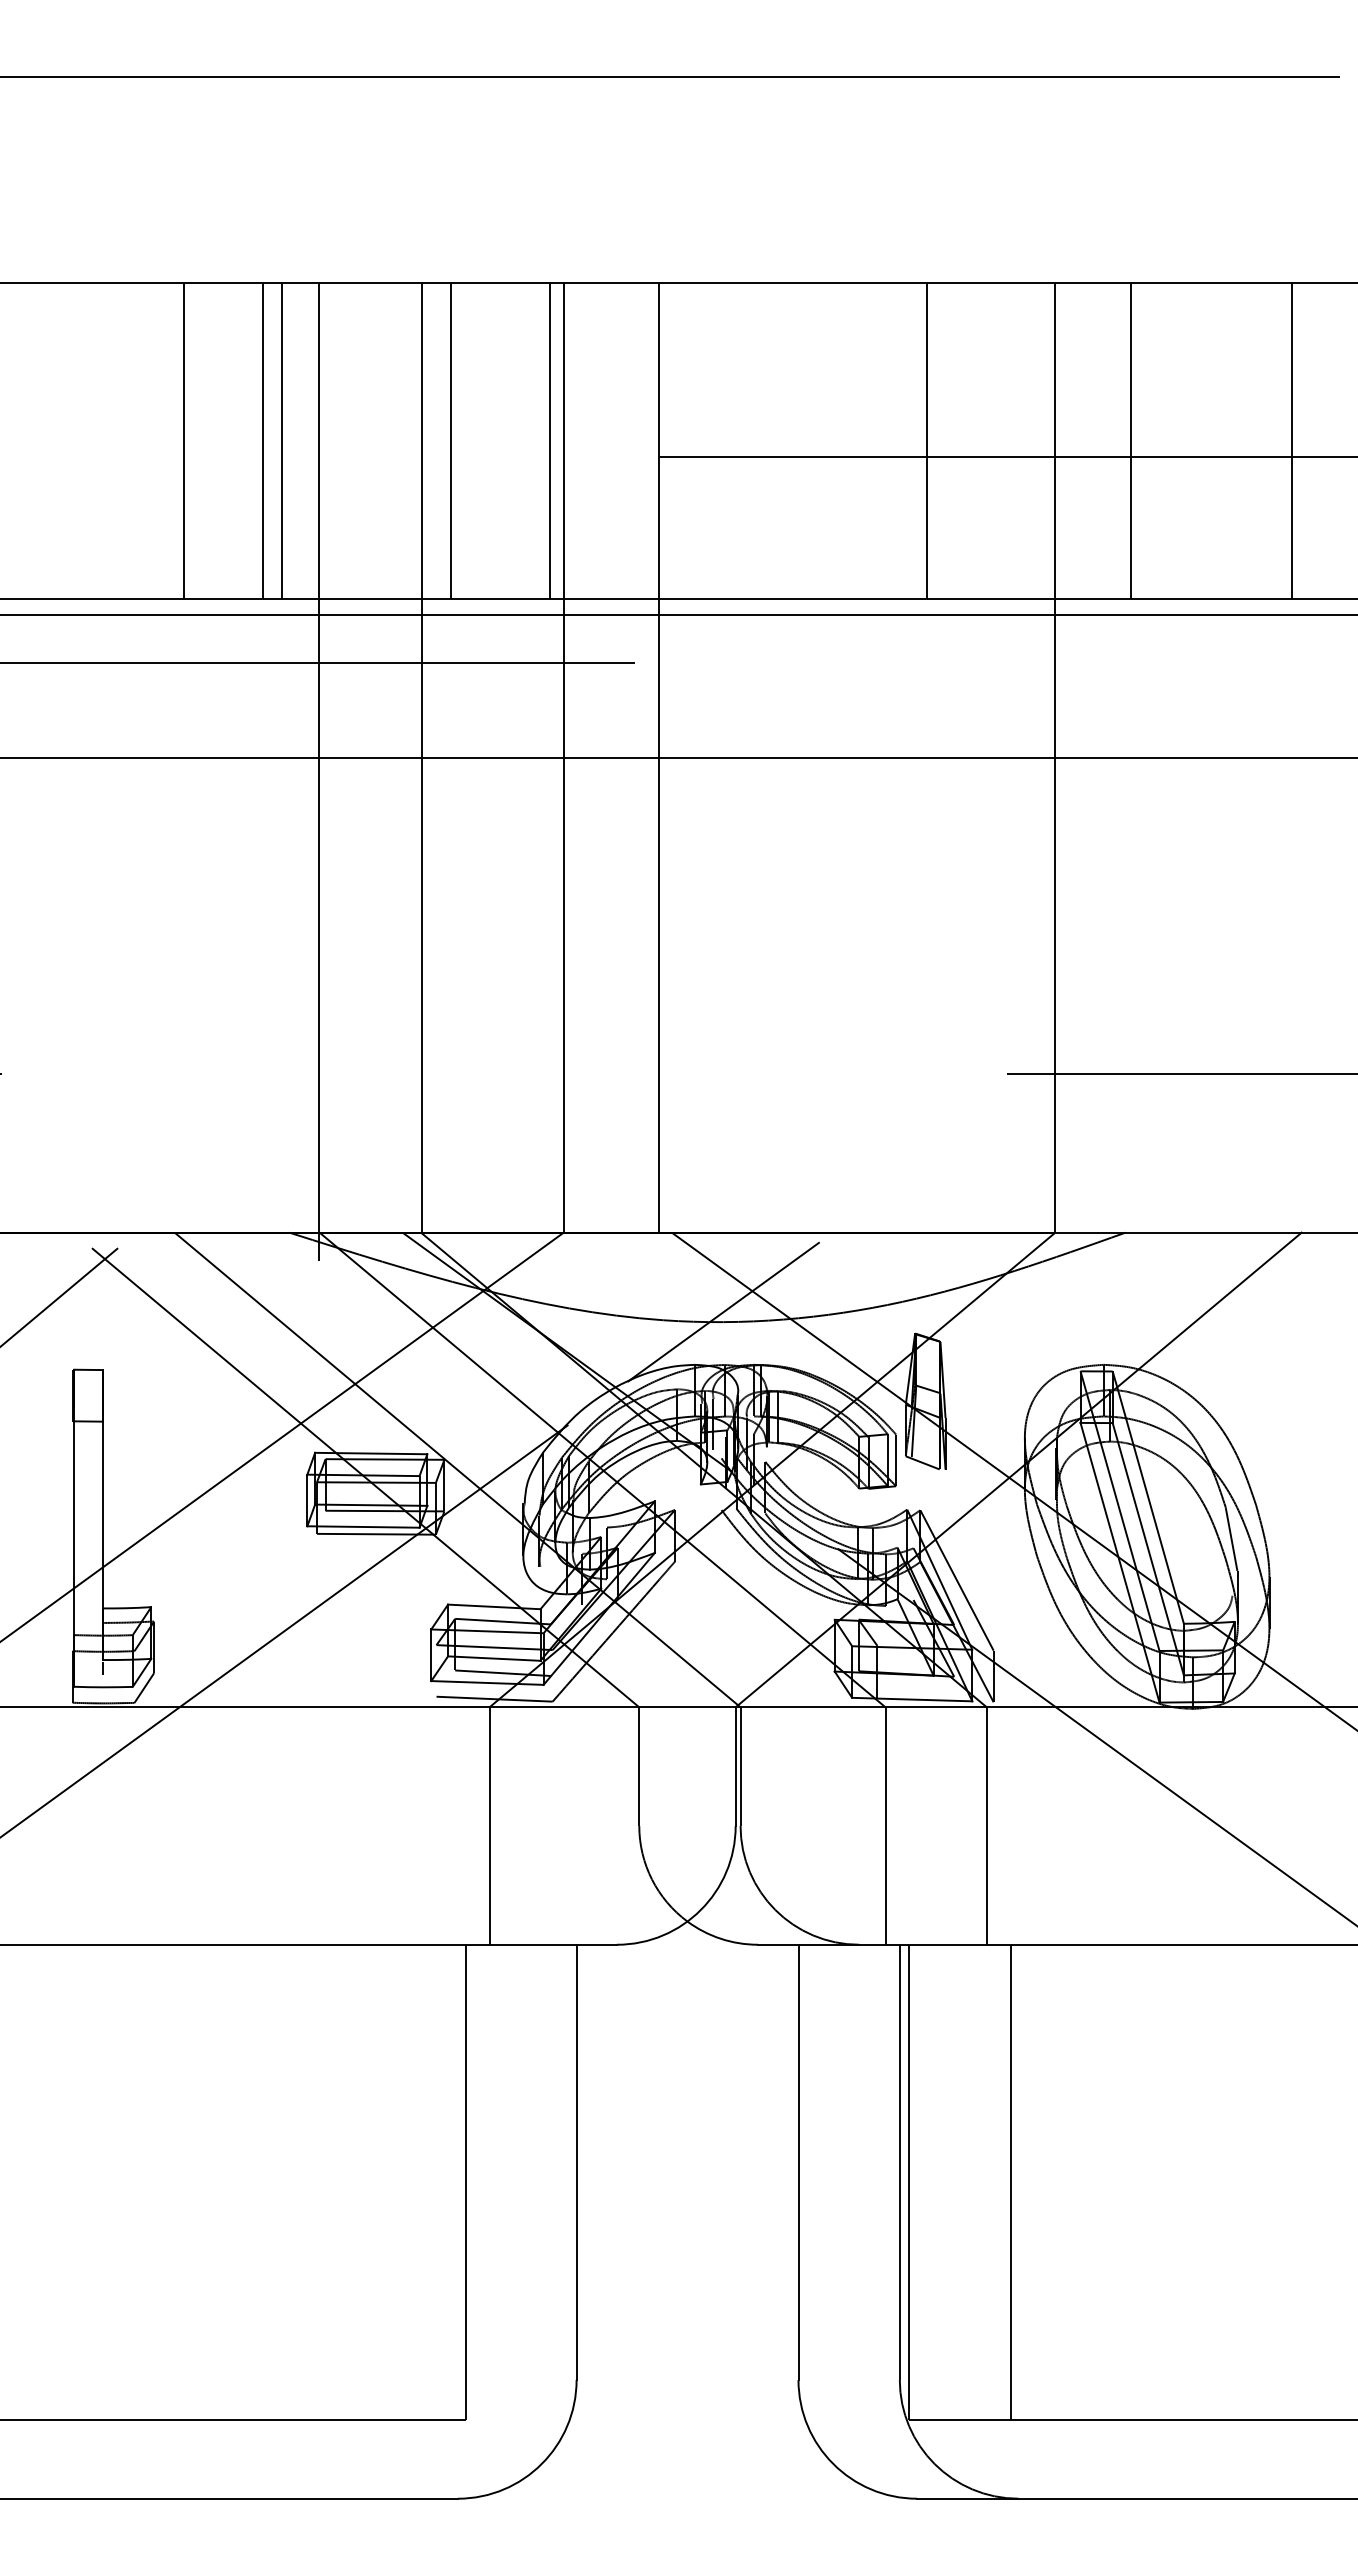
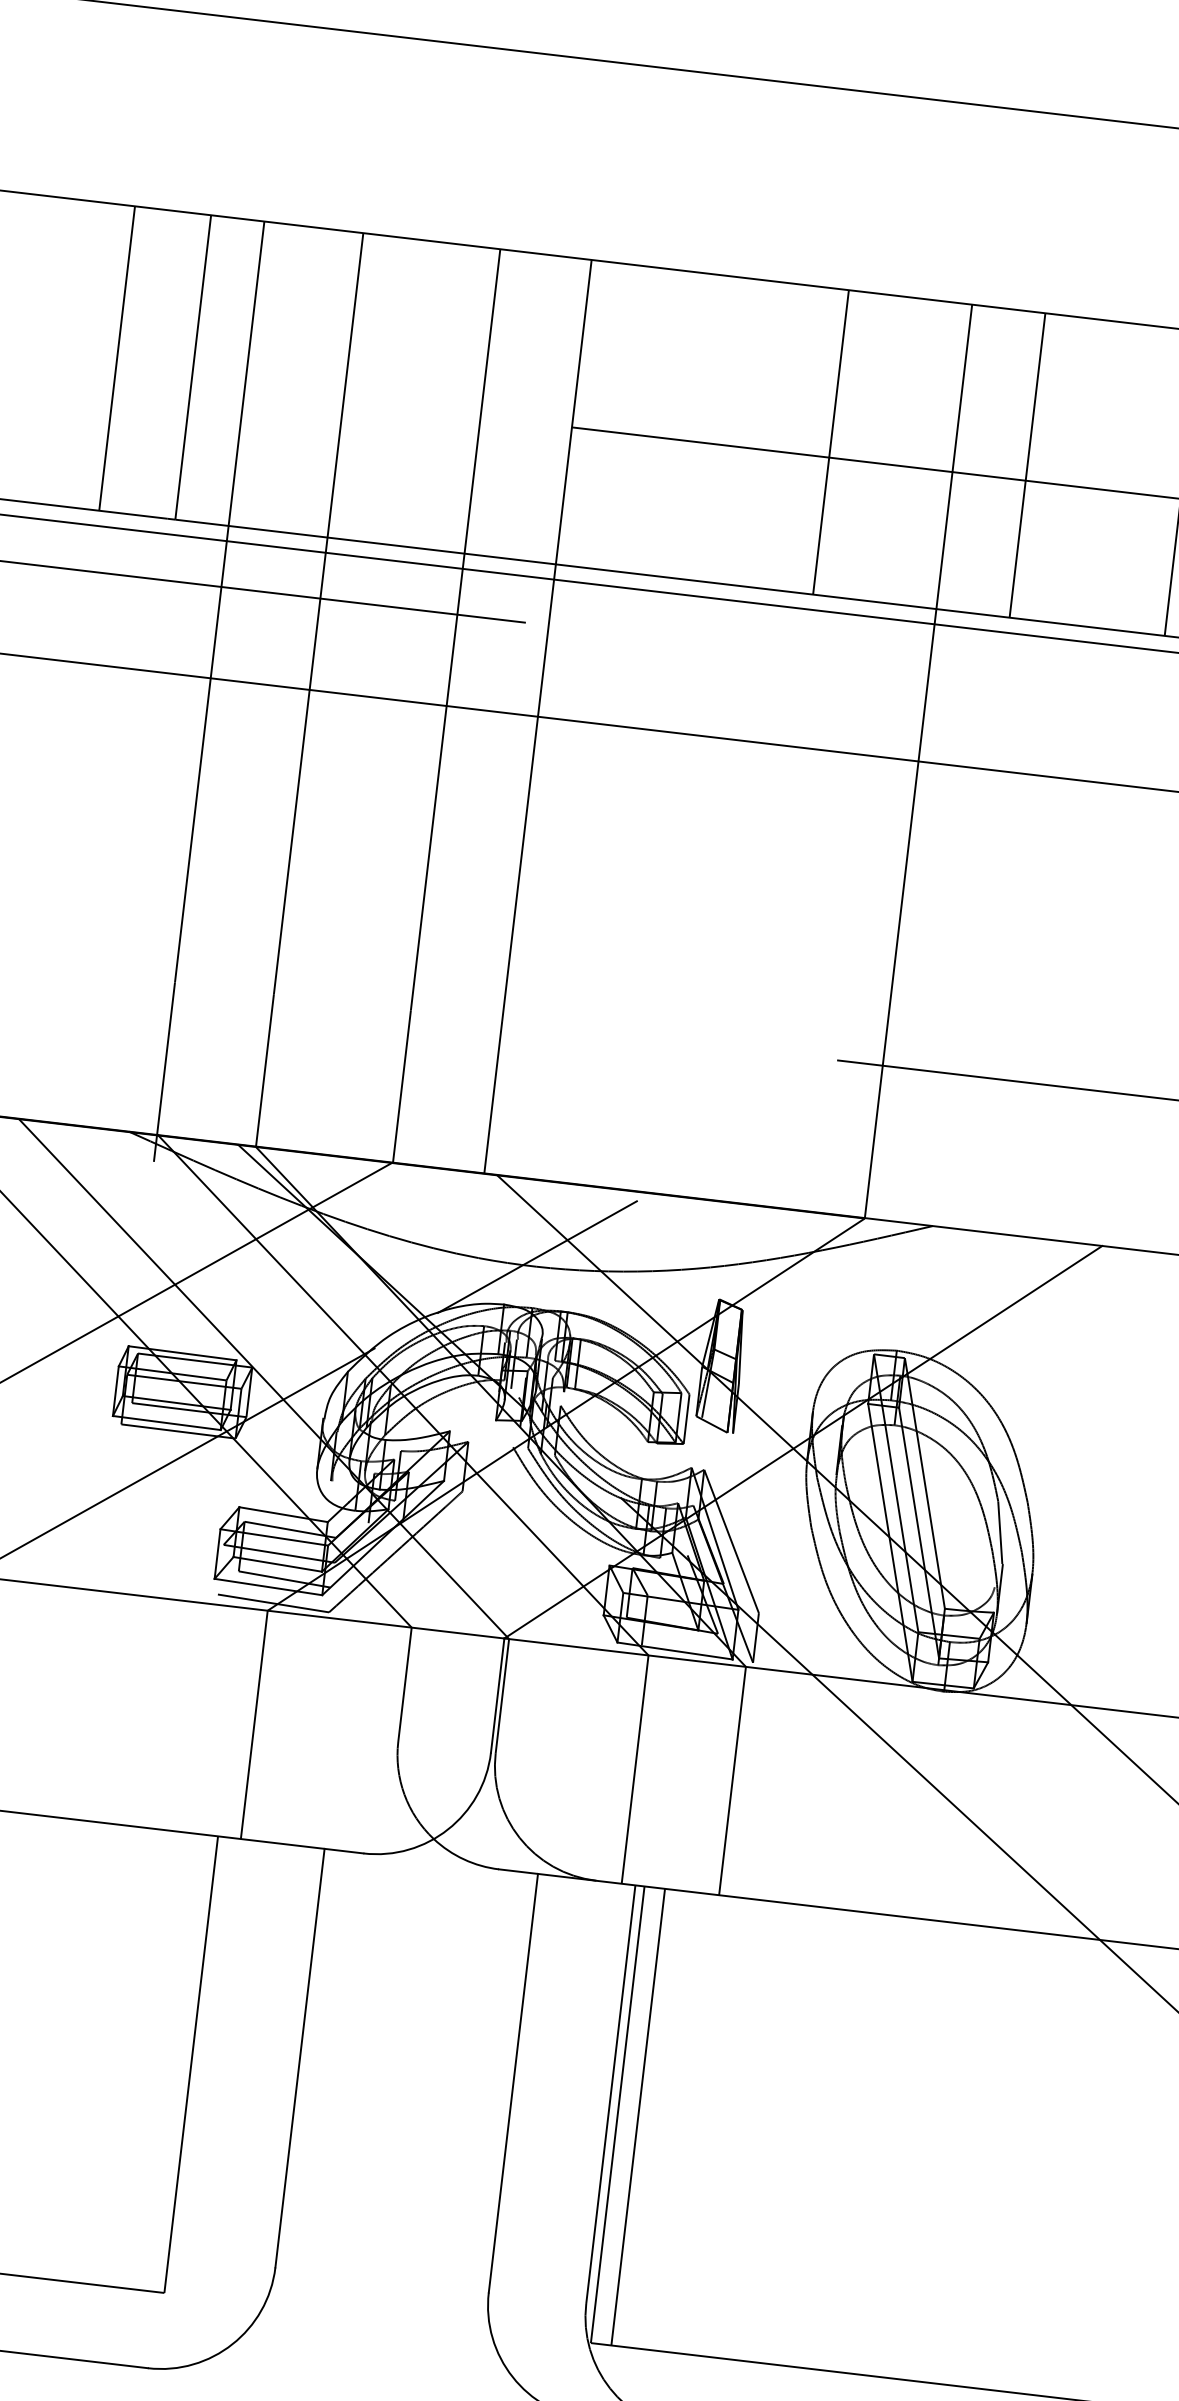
line: (282, 440) -> (211, 369), removed
line: (451, 440) -> (374, 388), removed
line: (549, 440) -> (468, 399), removed
line: (1010, 2181) -> (638, 2116), moved

